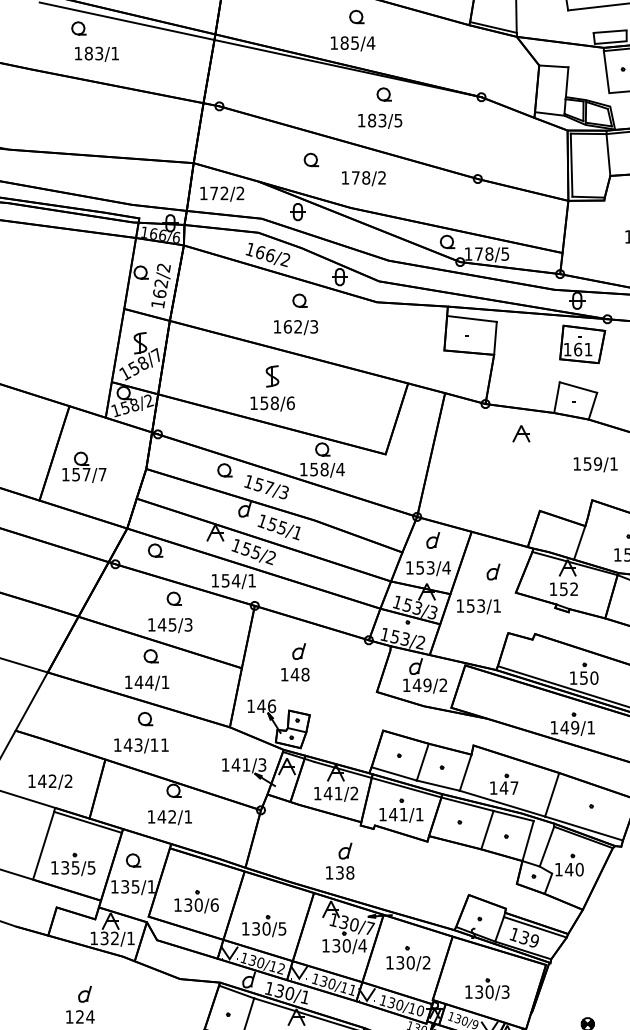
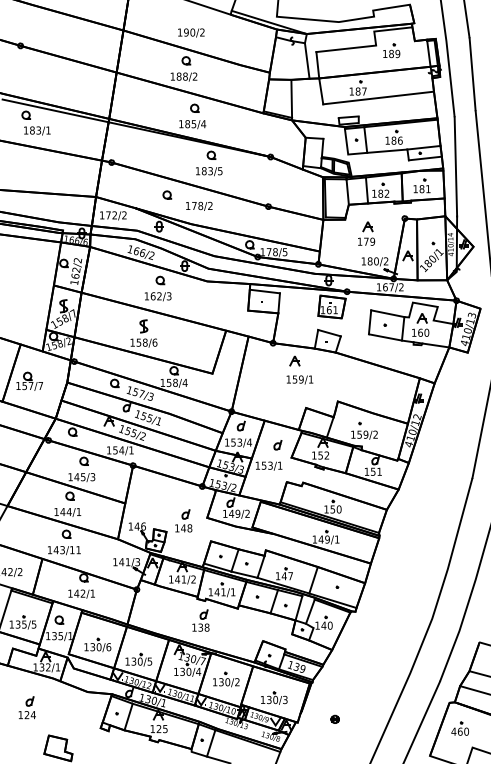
text: (594, 463) -> (299, 379), moved
part: (294, 661) -> (183, 520), moved
part: (339, 861) -> (200, 620), moved

